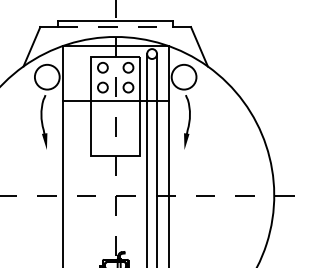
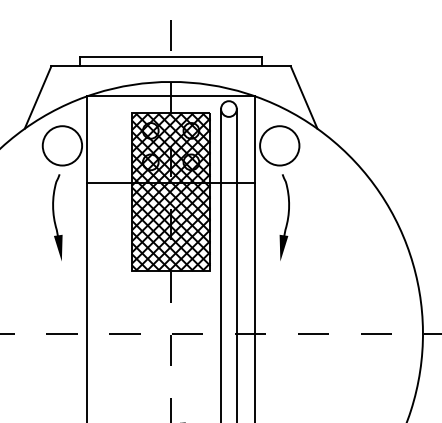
line: (116, 27) -> (172, 66), dashed -> solid
hatch: (115, 105) -> (170, 190), added

